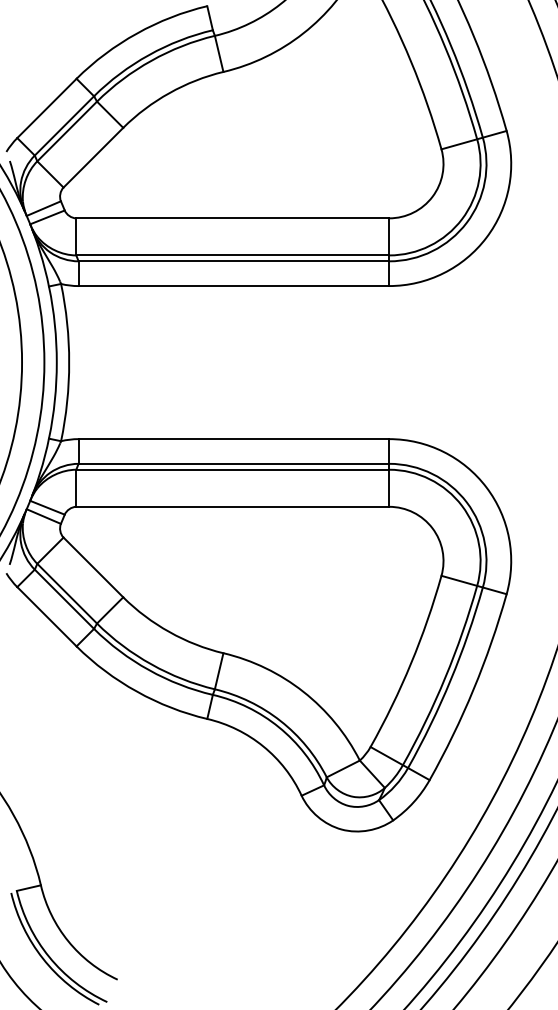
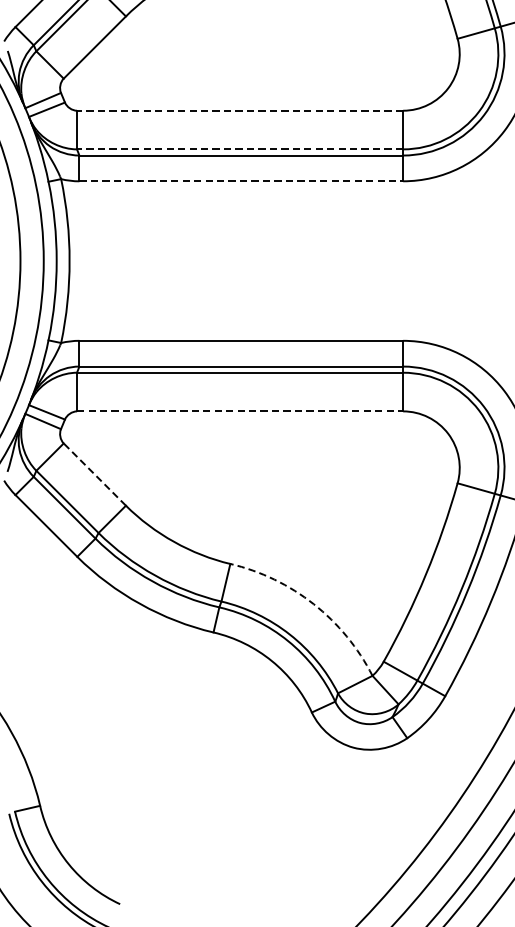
line: (232, 218) -> (239, 110), solid -> dashed
line: (232, 255) -> (239, 149), solid -> dashed
line: (234, 286) -> (241, 181), solid -> dashed
line: (233, 506) -> (240, 411), solid -> dashed
line: (93, 567) -> (94, 474), solid -> dashed
arc: (303, 691) -> (313, 603), solid -> dashed

